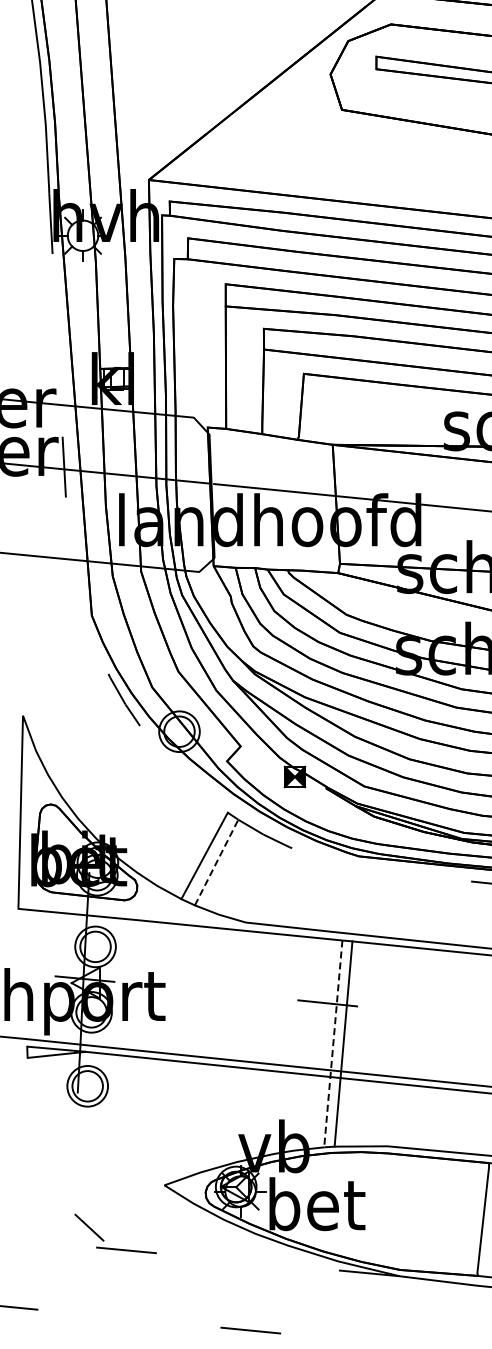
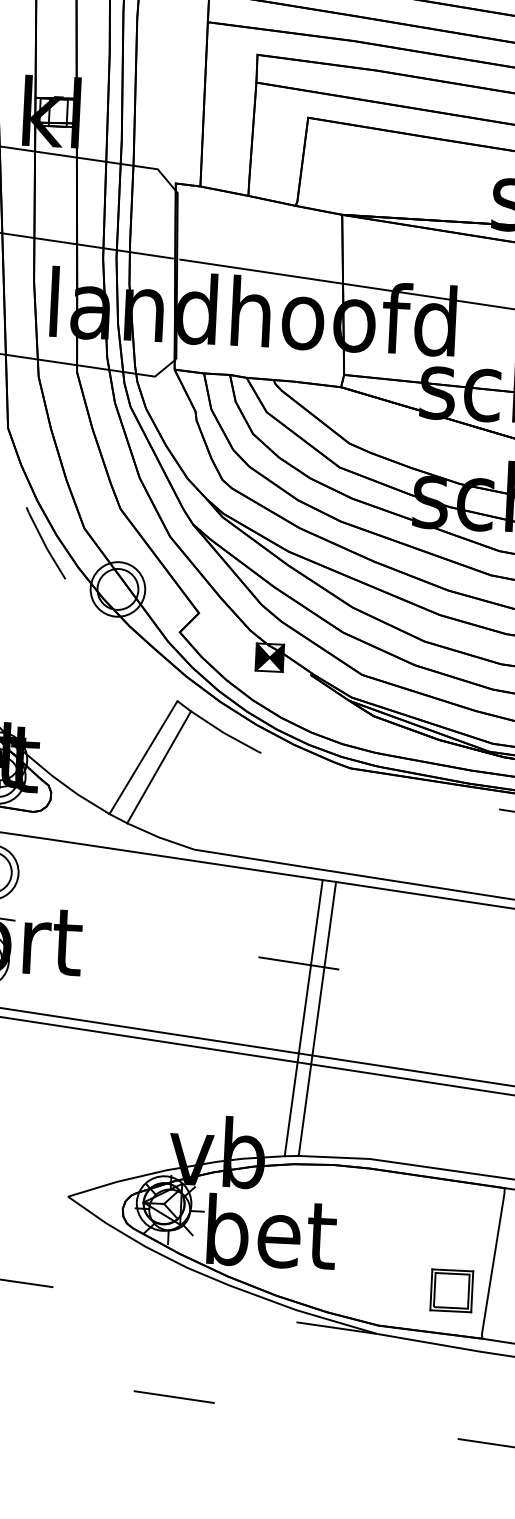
line: (216, 862) -> (158, 767), dashed -> solid
line: (333, 1043) -> (303, 1017), dashed -> solid
part: (453, 1241) -> (451, 1290), added

